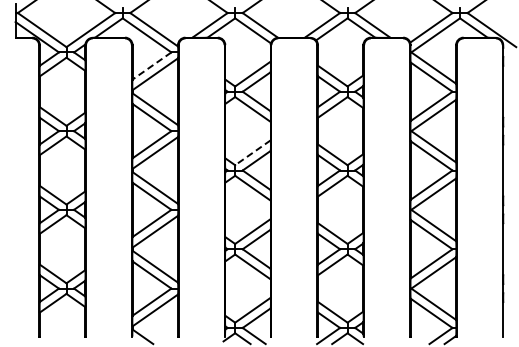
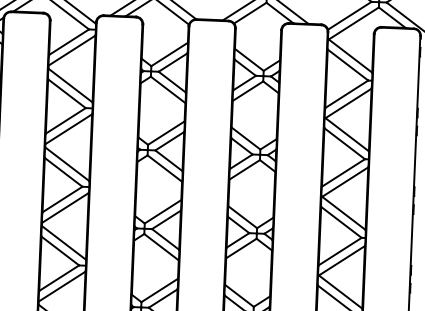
line: (152, 66) -> (69, 42), dashed -> solid
line: (252, 152) -> (165, 132), dashed -> solid

